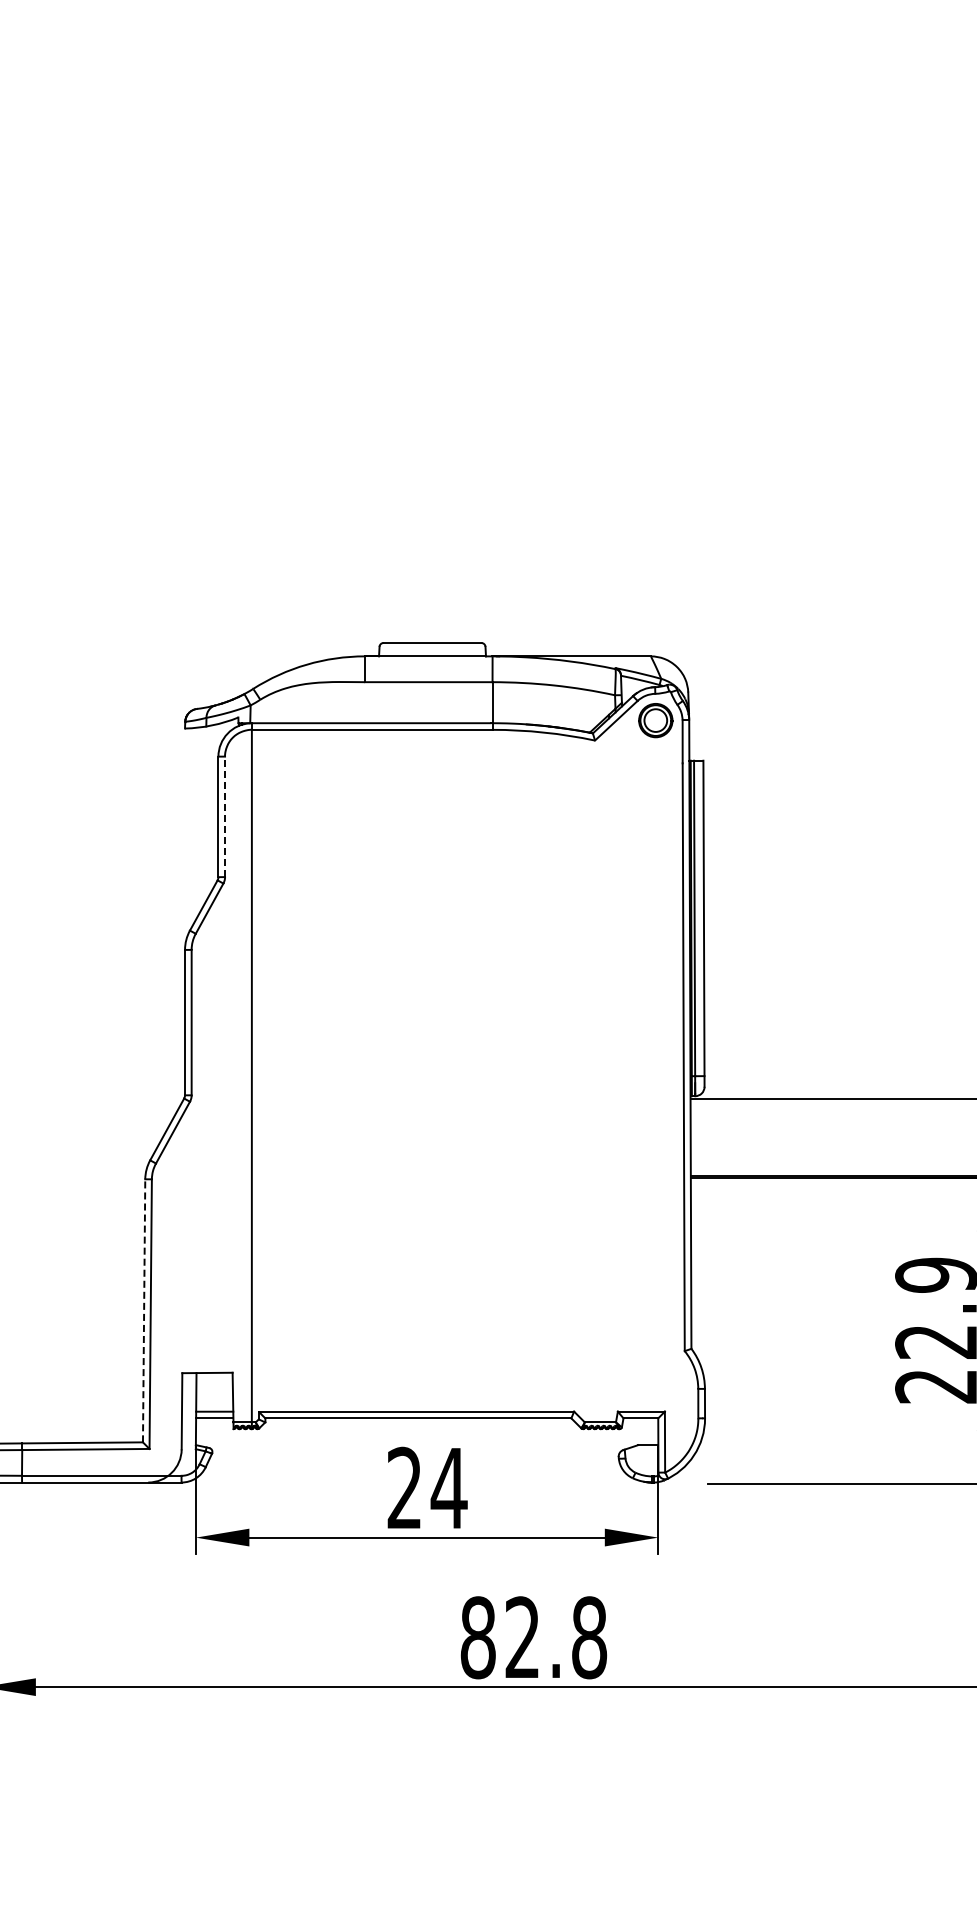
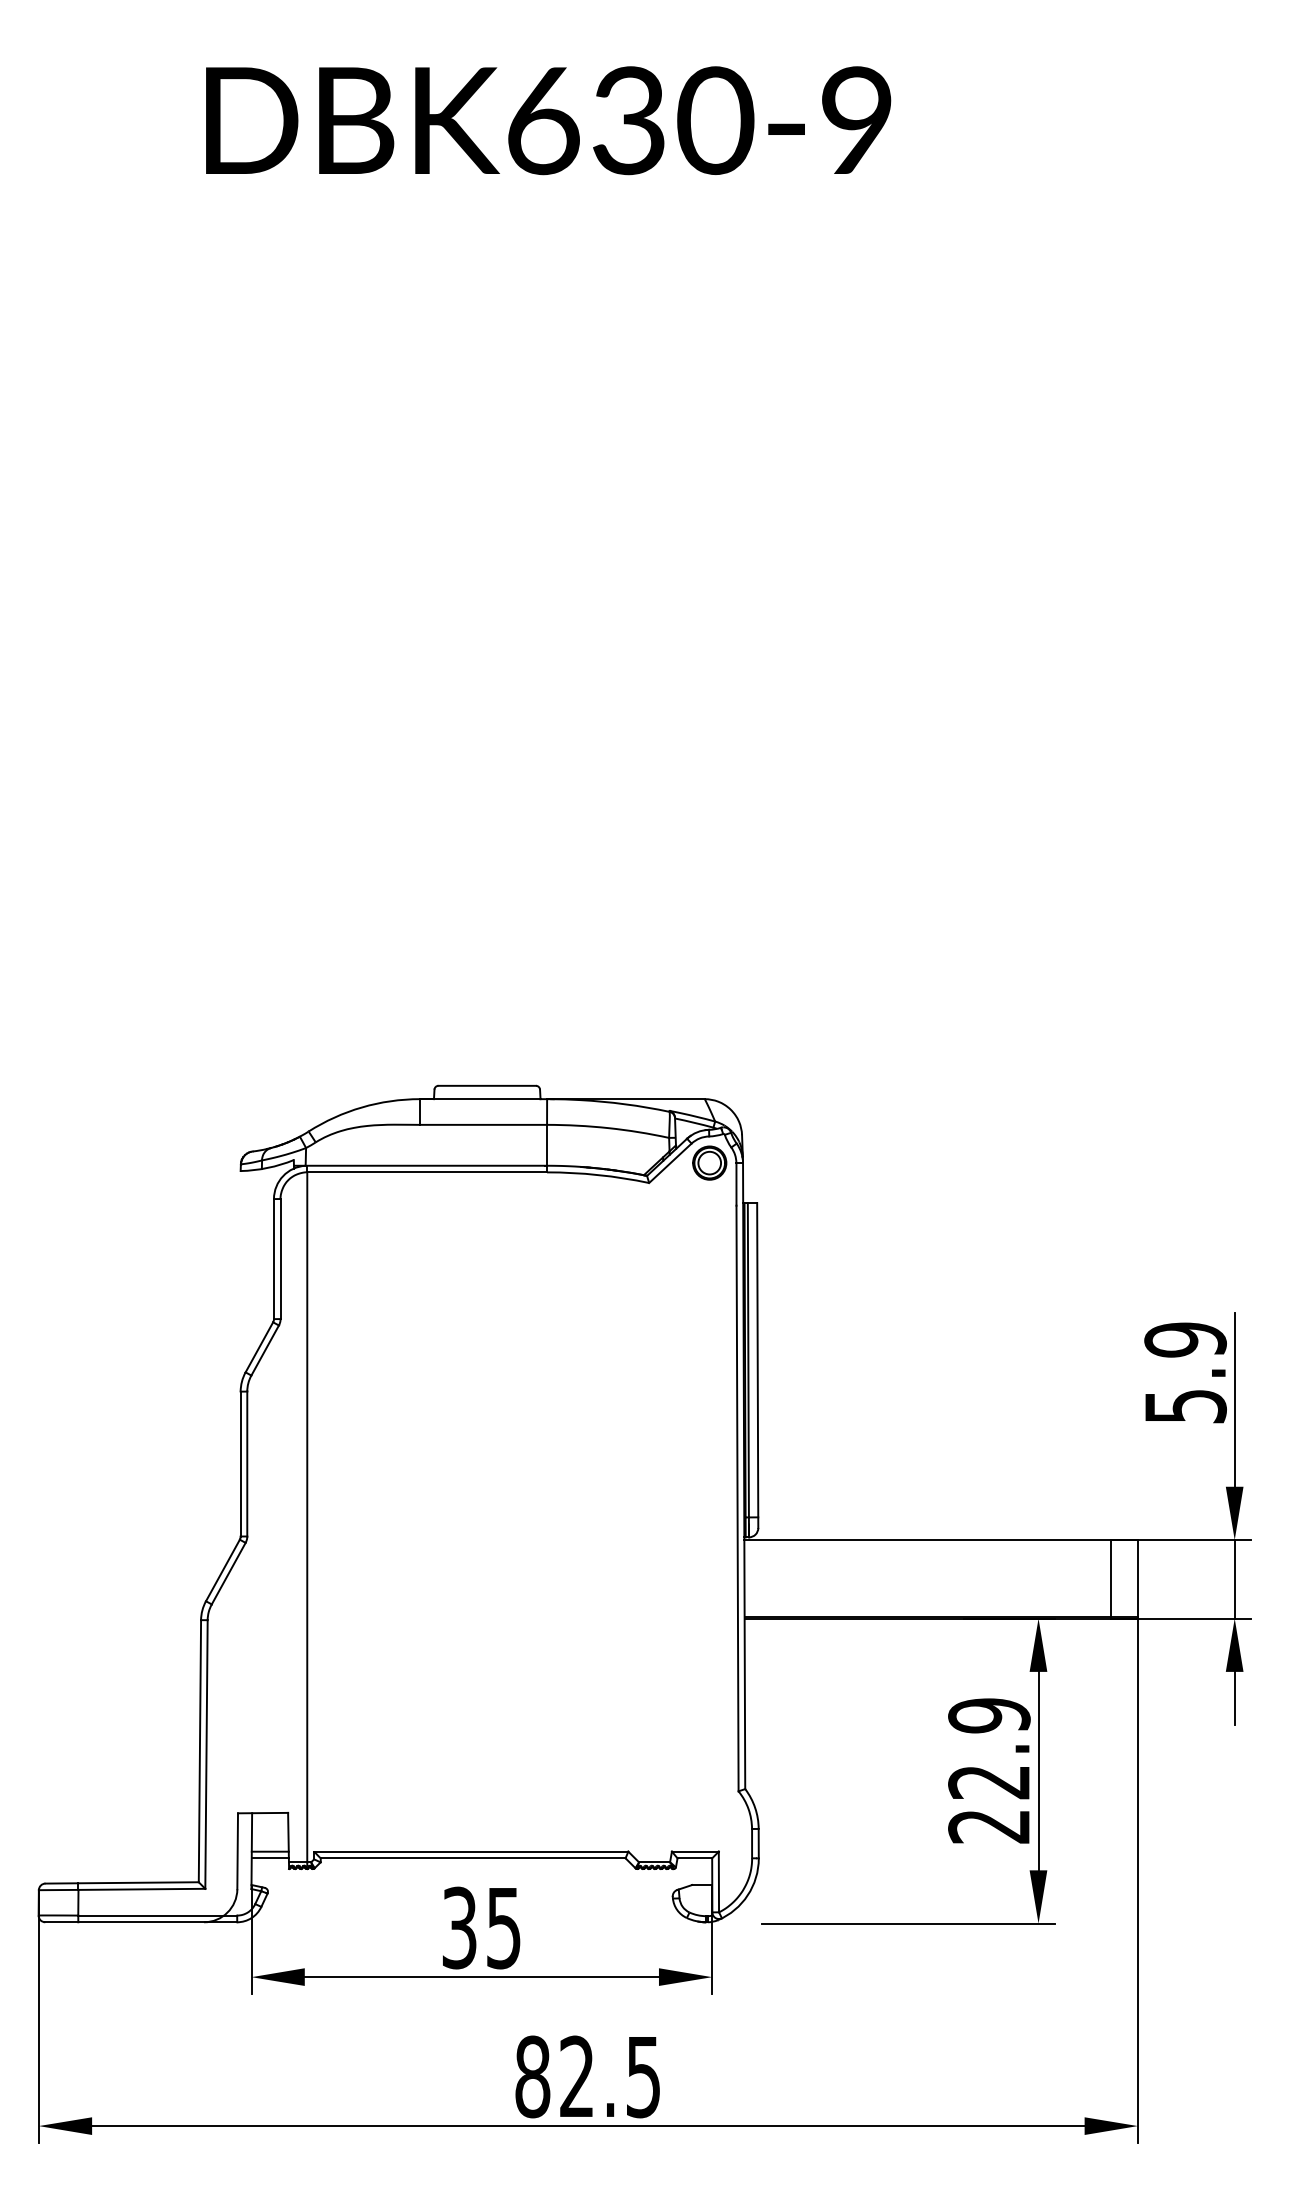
line: (224, 816) -> (280, 1258), dashed -> solid
line: (143, 1310) -> (199, 1750), dashed -> solid
text: (427, 1487) -> (482, 1927), 24 -> 35
text: (589, 1637) -> (643, 2076), 82.8 -> 82.5

